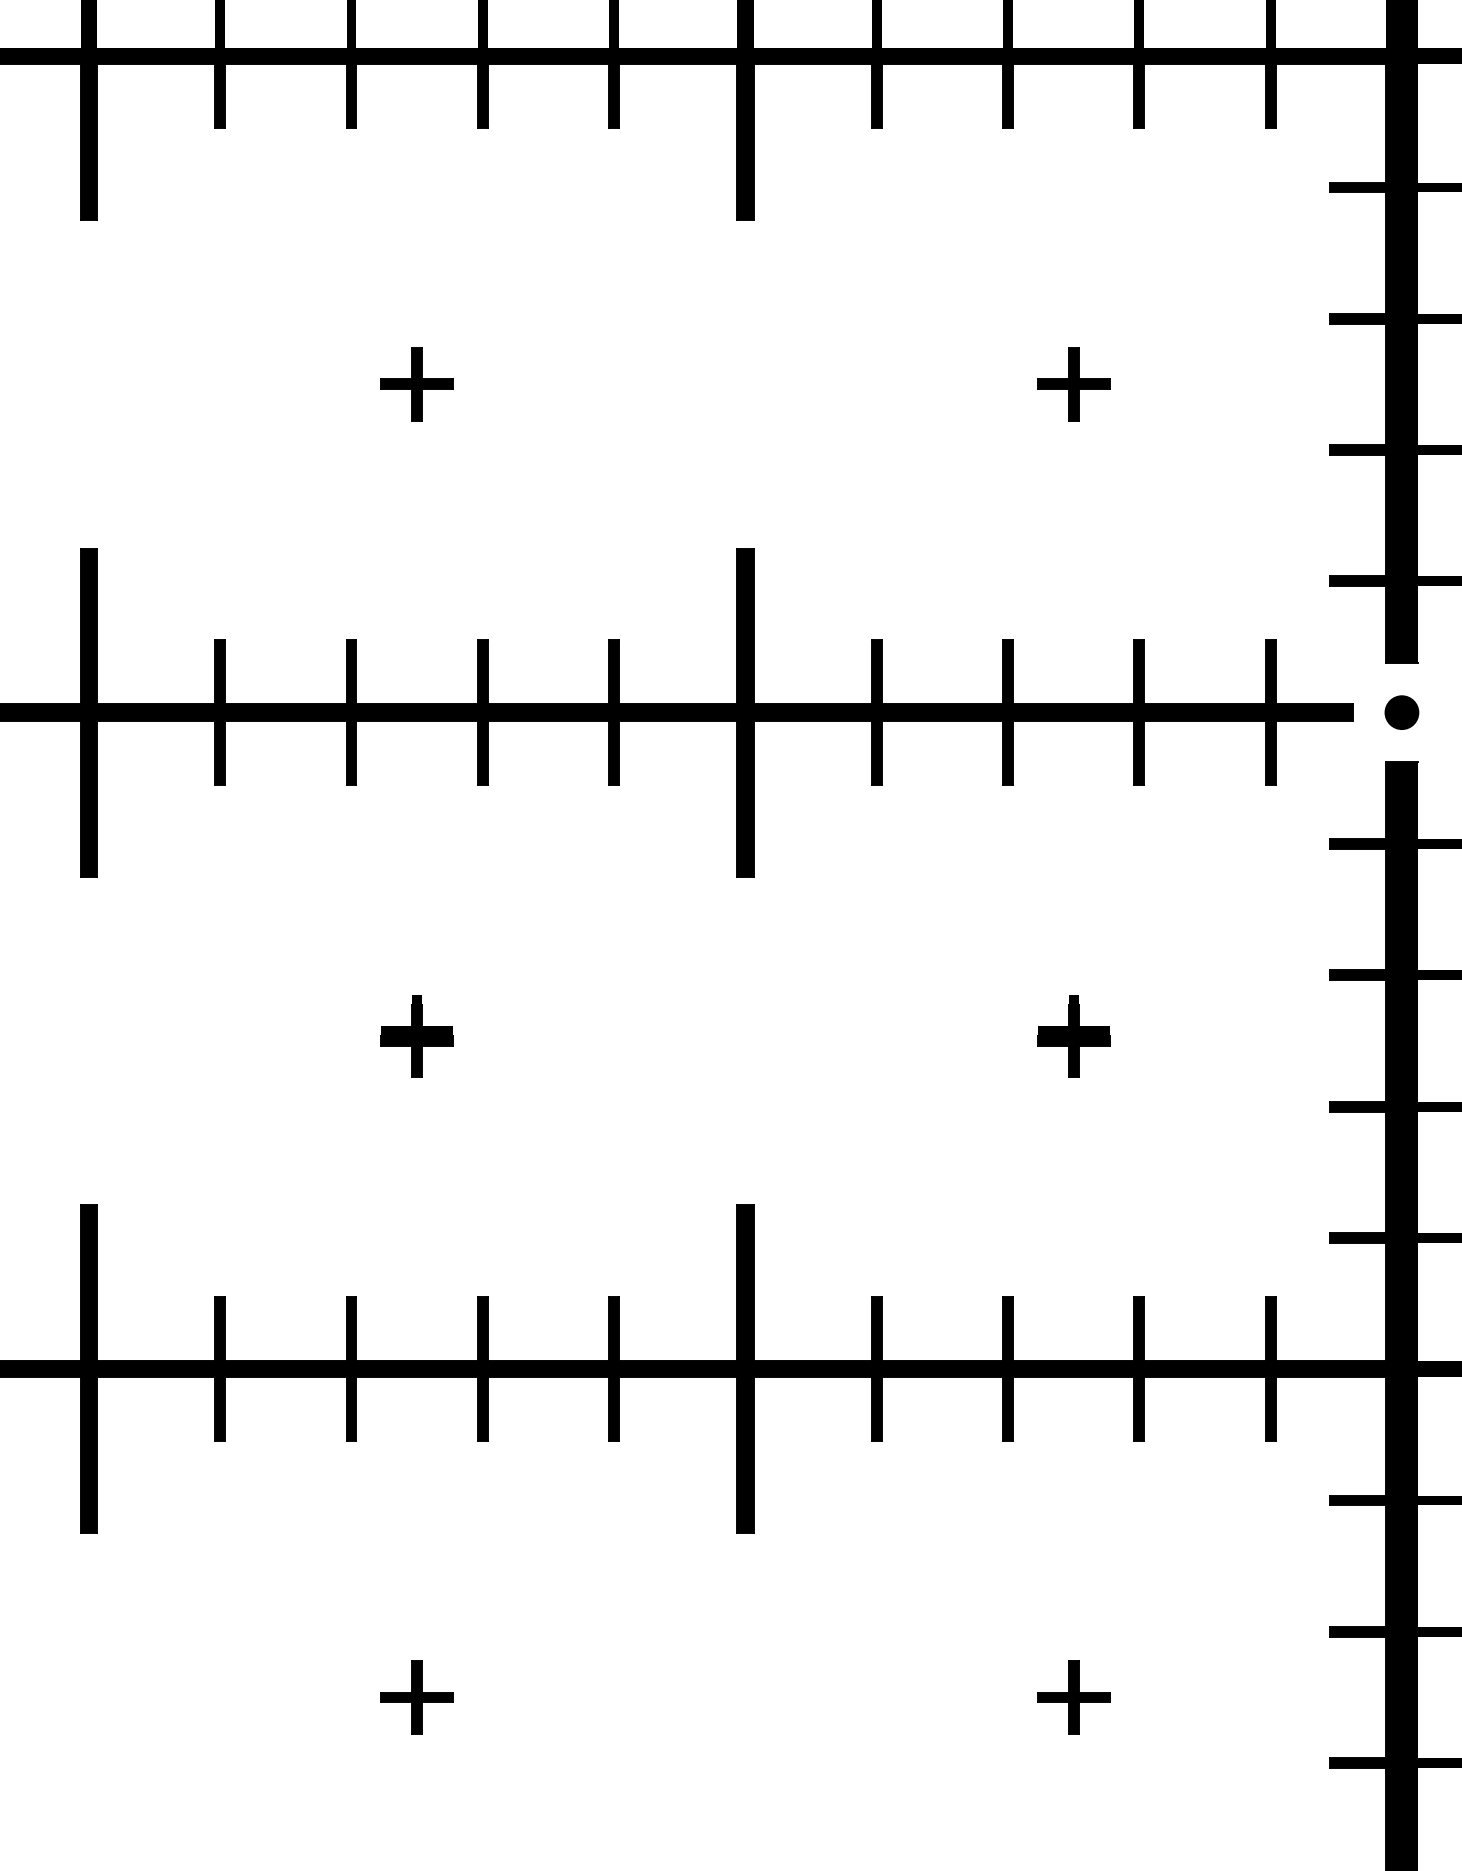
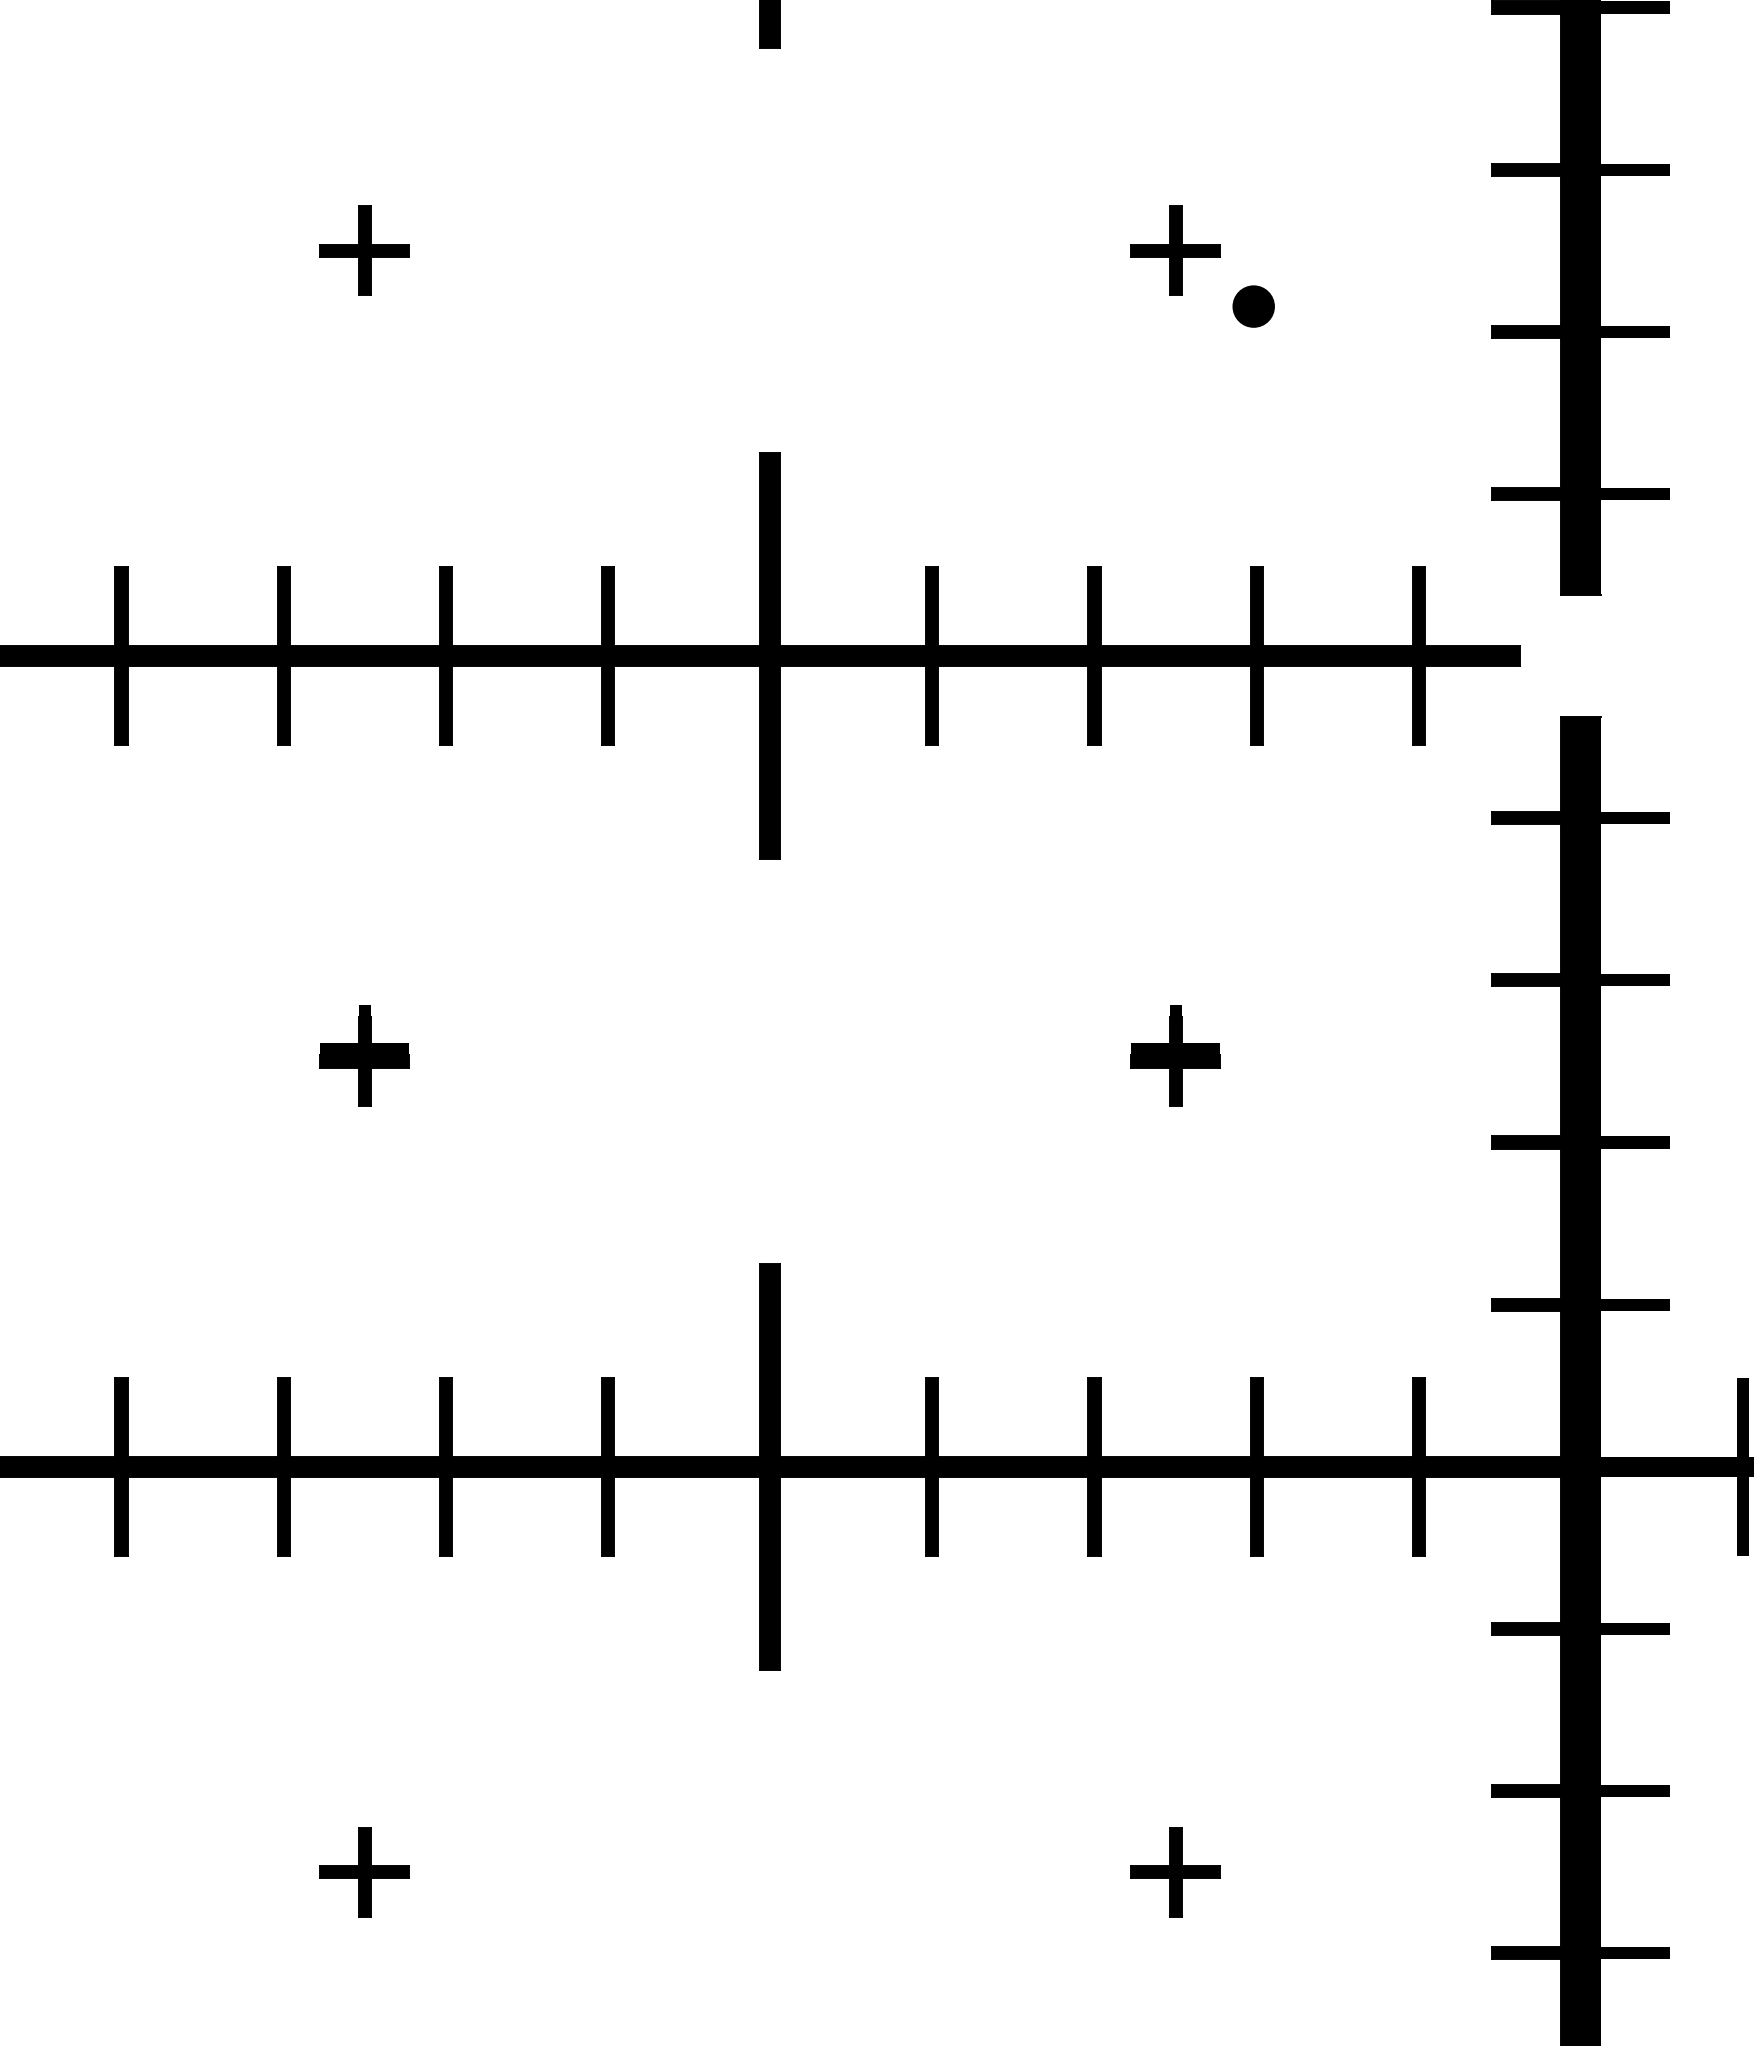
part: (1401, 712) -> (1253, 306), moved

